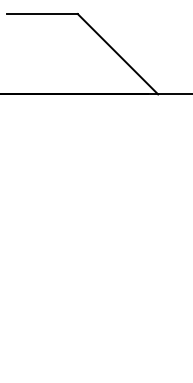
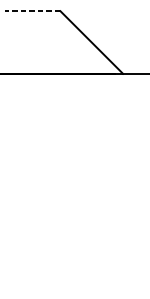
line: (41, 14) -> (32, 11), solid -> dashed

